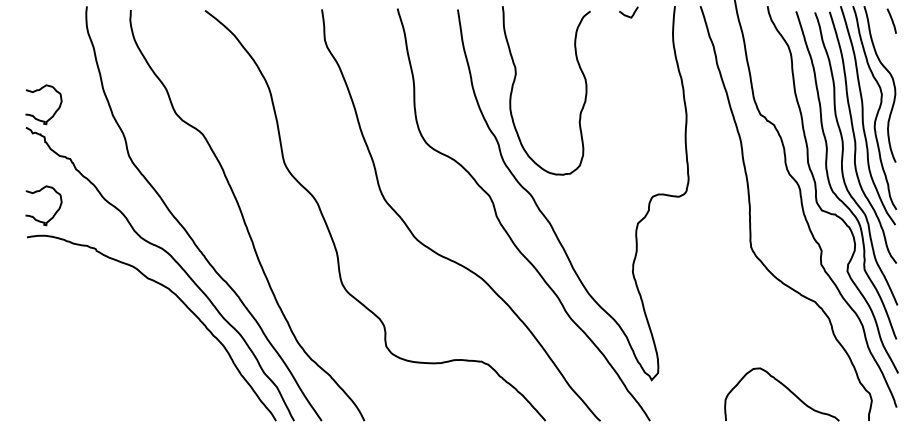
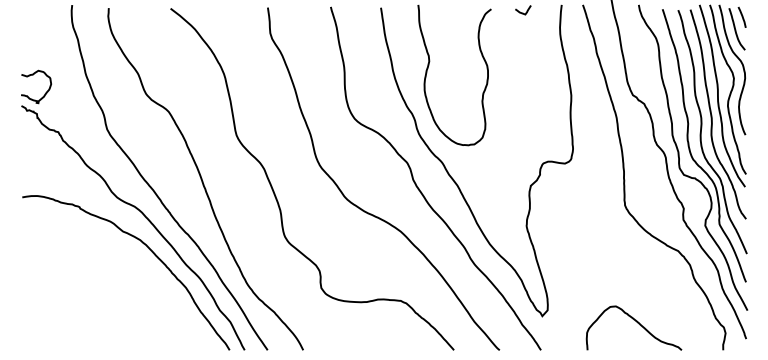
curve: (884, 35) -> (736, 29), added
curve: (55, 211) -> (46, 175), removed
curve: (784, 387) -> (636, 322), moved

